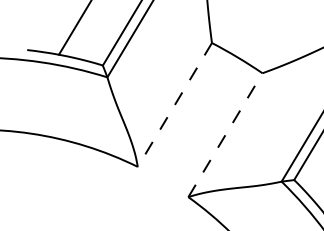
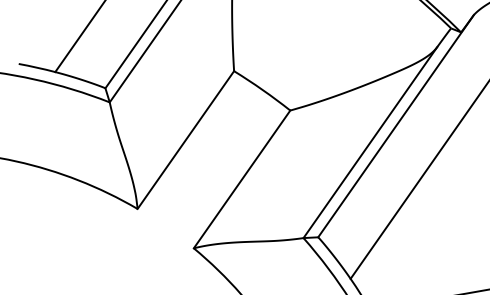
line: (174, 105) -> (185, 140), dashed -> solid
line: (225, 135) -> (242, 179), dashed -> solid

